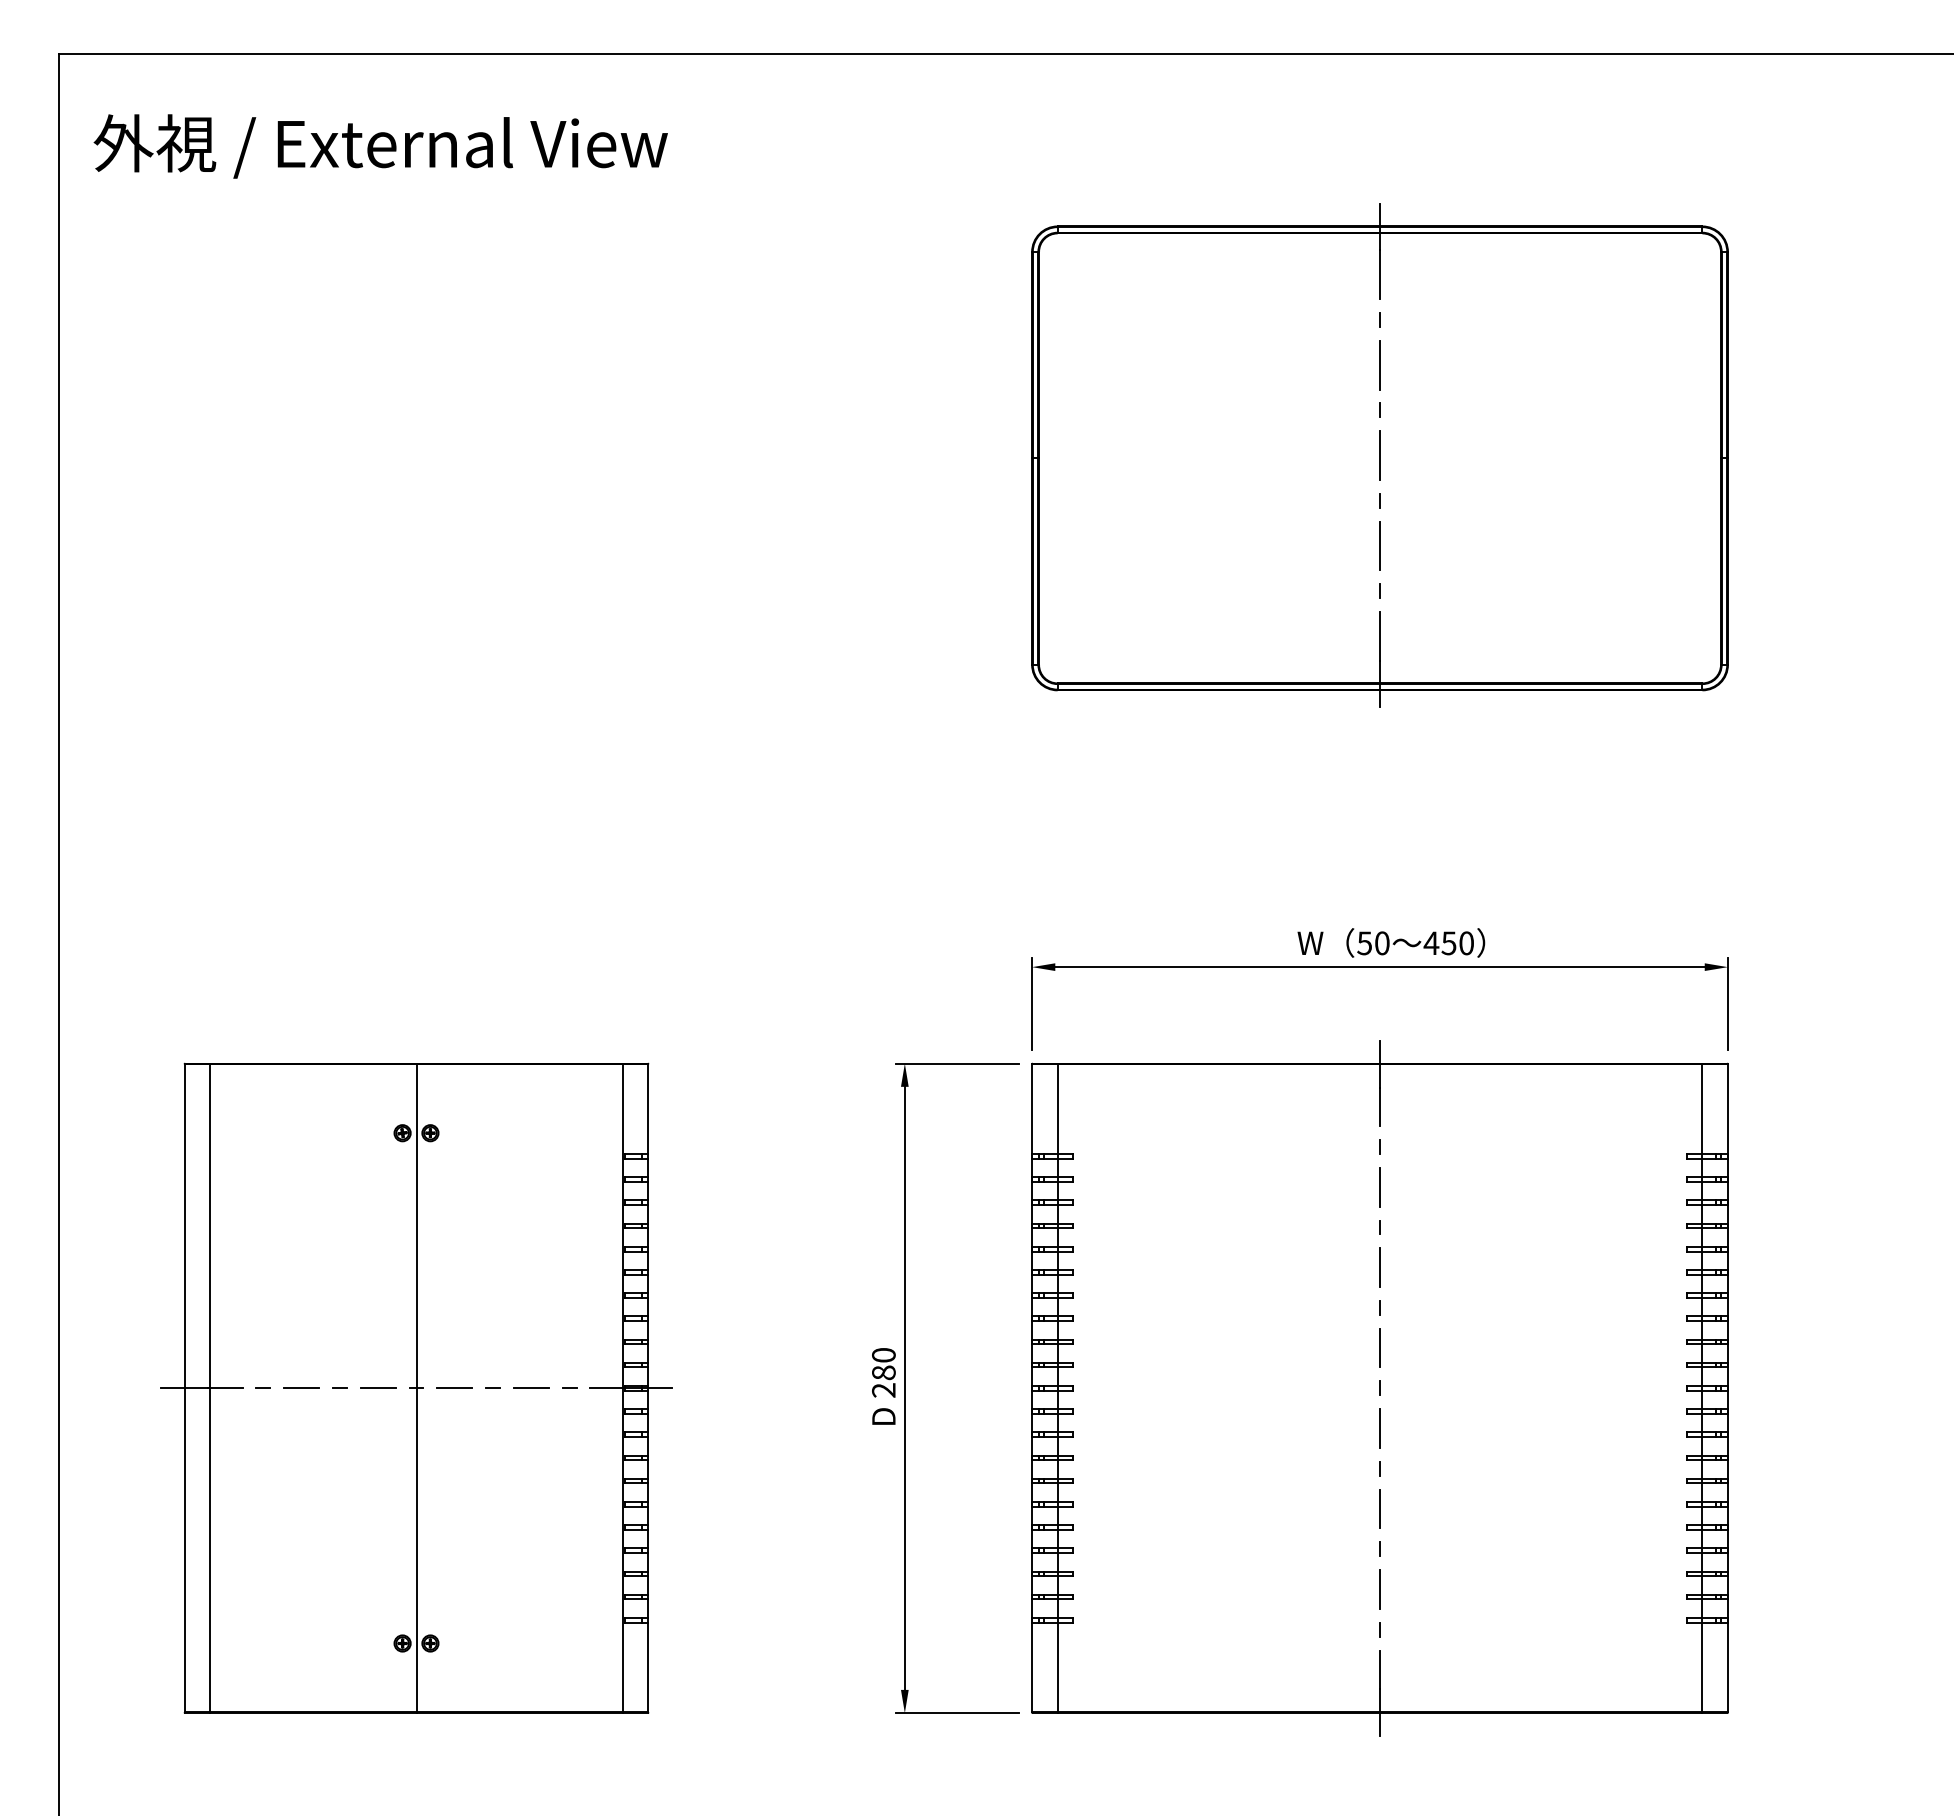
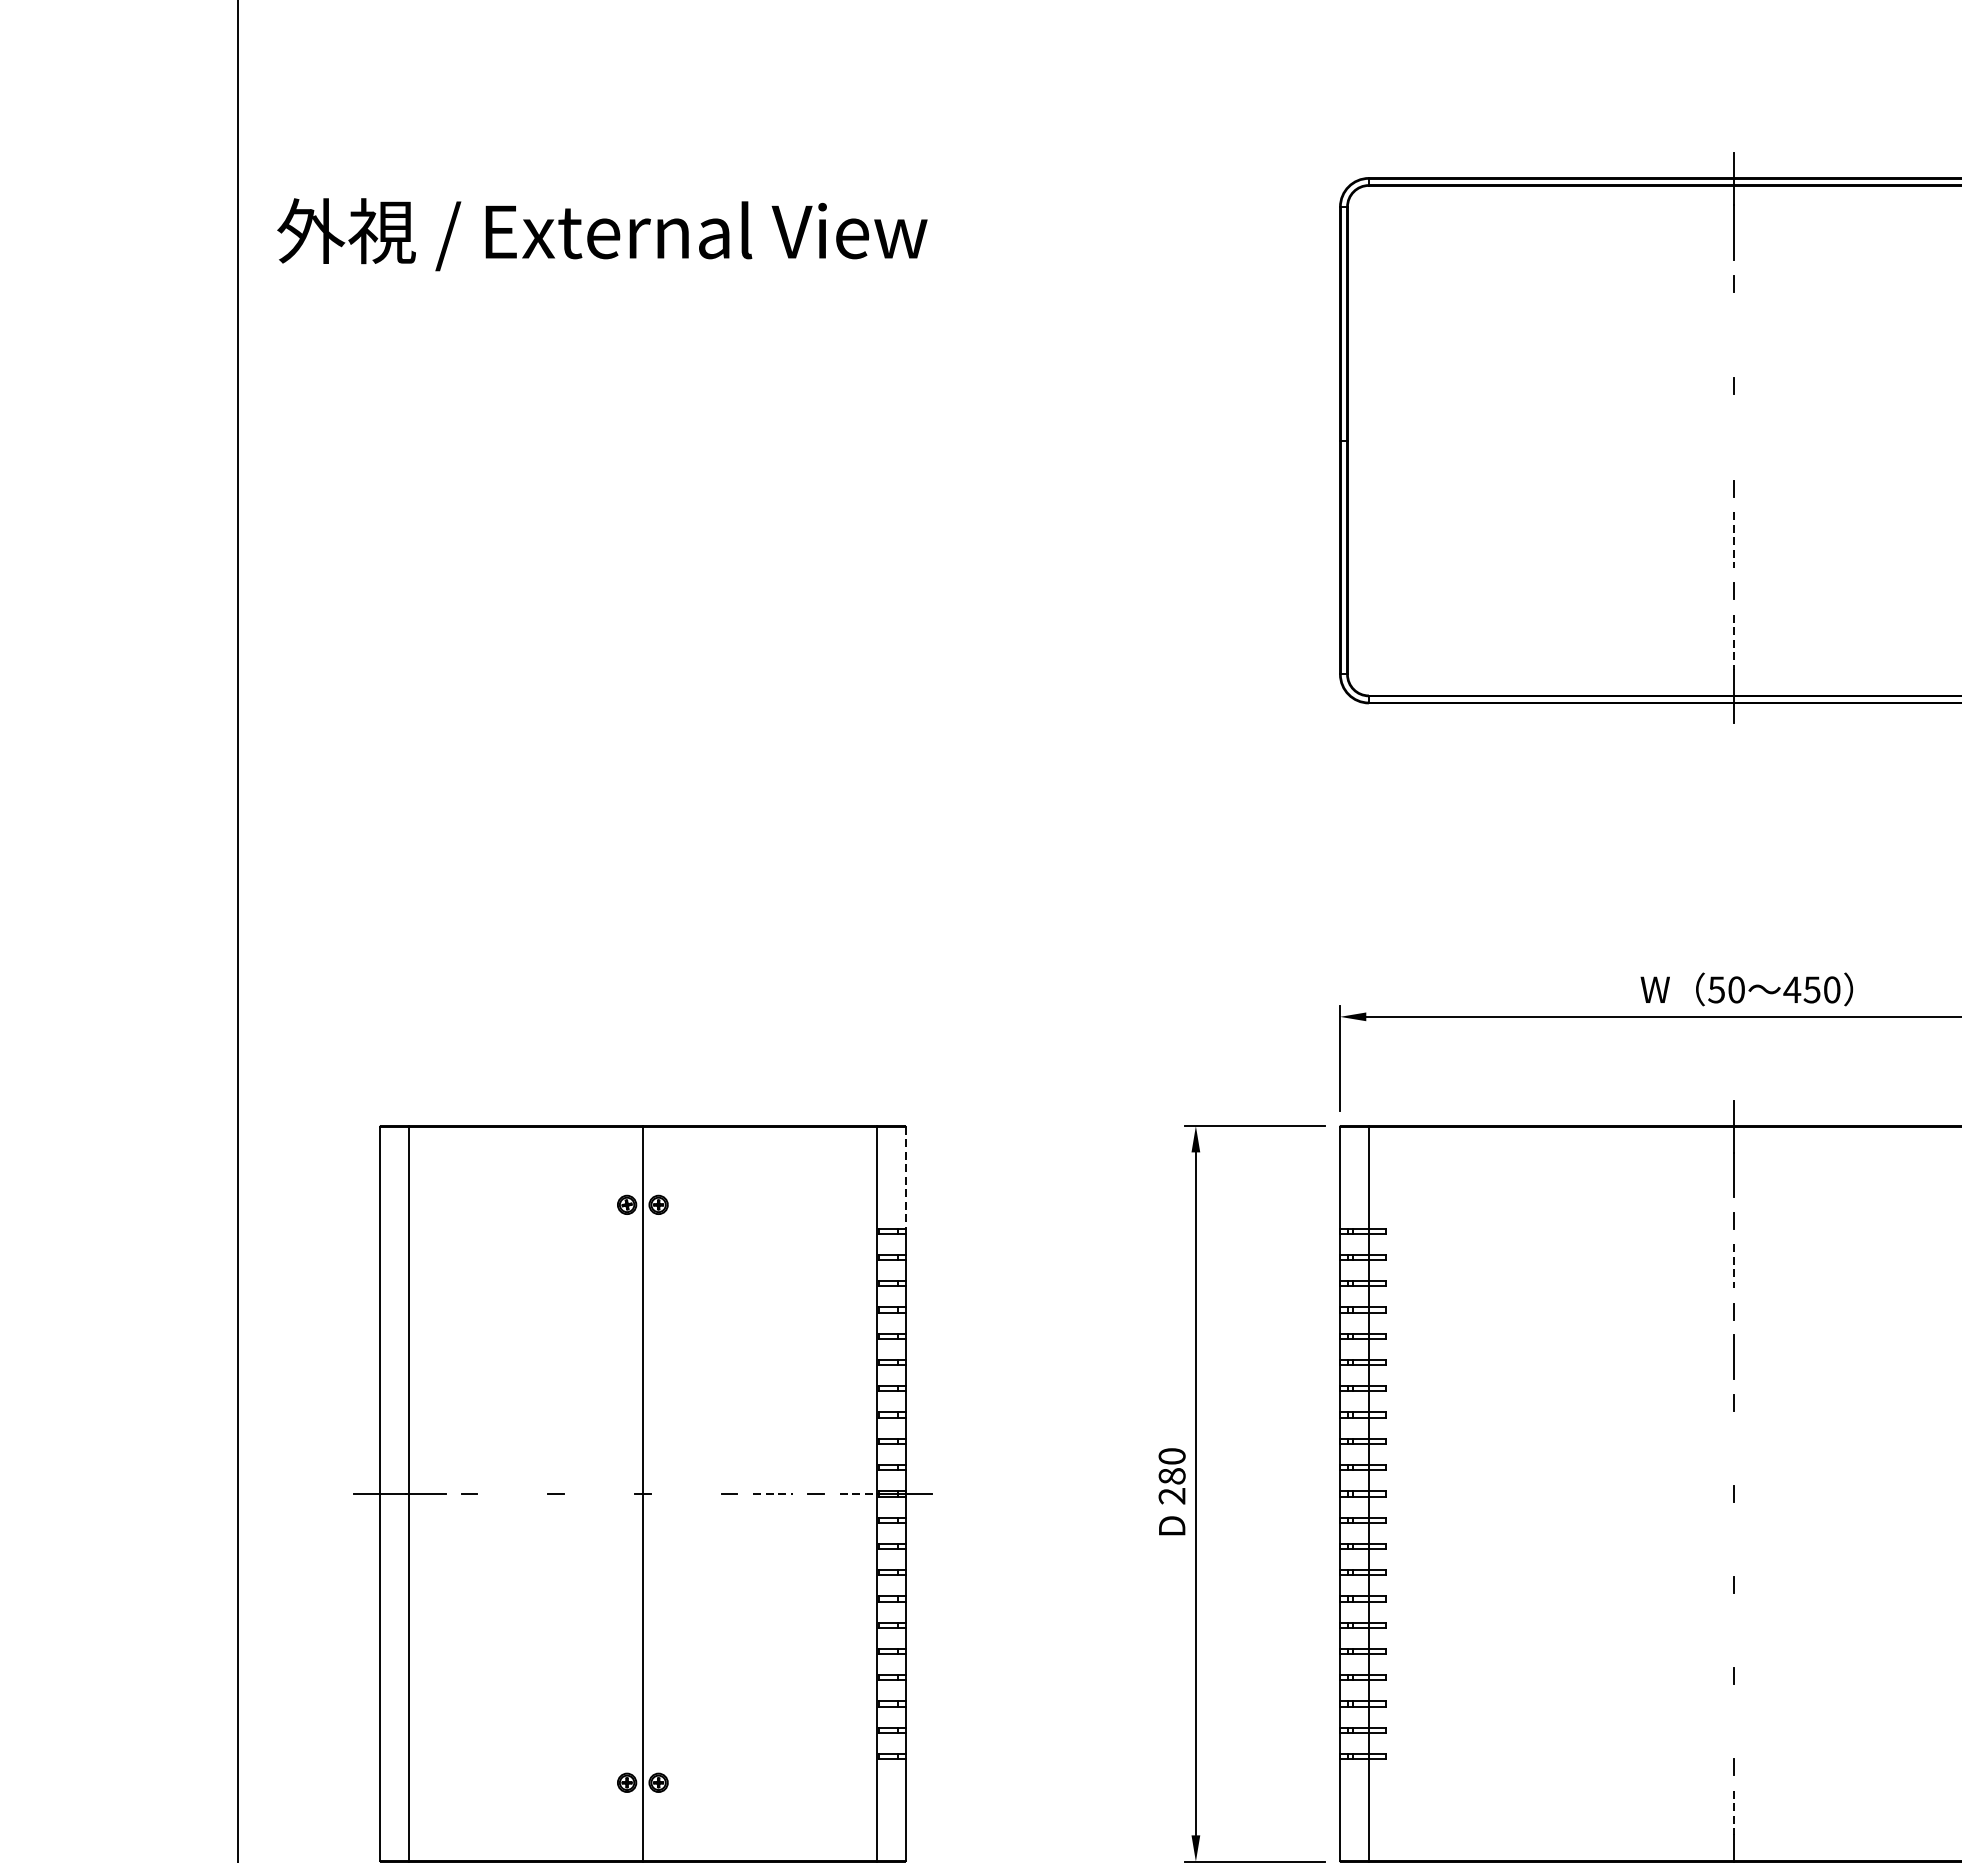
text: (380, 146) -> (602, 234), moved
line: (1380, 364) -> (1734, 334), removed
line: (1380, 455) -> (1734, 437), removed
line: (1380, 546) -> (1734, 540), solid -> dashed
line: (1380, 637) -> (1734, 643), solid -> dashed
line: (648, 1109) -> (905, 1178), solid -> dashed
line: (1380, 1187) -> (1734, 1266), solid -> dashed
line: (1380, 1347) -> (1734, 1447), removed
line: (301, 1388) -> (512, 1494), removed
line: (377, 1388) -> (598, 1494), removed
line: (454, 1388) -> (685, 1494), removed
line: (531, 1388) -> (773, 1494), solid -> dashed
line: (608, 1388) -> (860, 1494), solid -> dashed
line: (1379, 1428) -> (1733, 1539), removed
line: (1380, 1508) -> (1734, 1629), removed
line: (1380, 1589) -> (1734, 1721), removed
line: (1380, 1670) -> (1734, 1813), solid -> dashed

